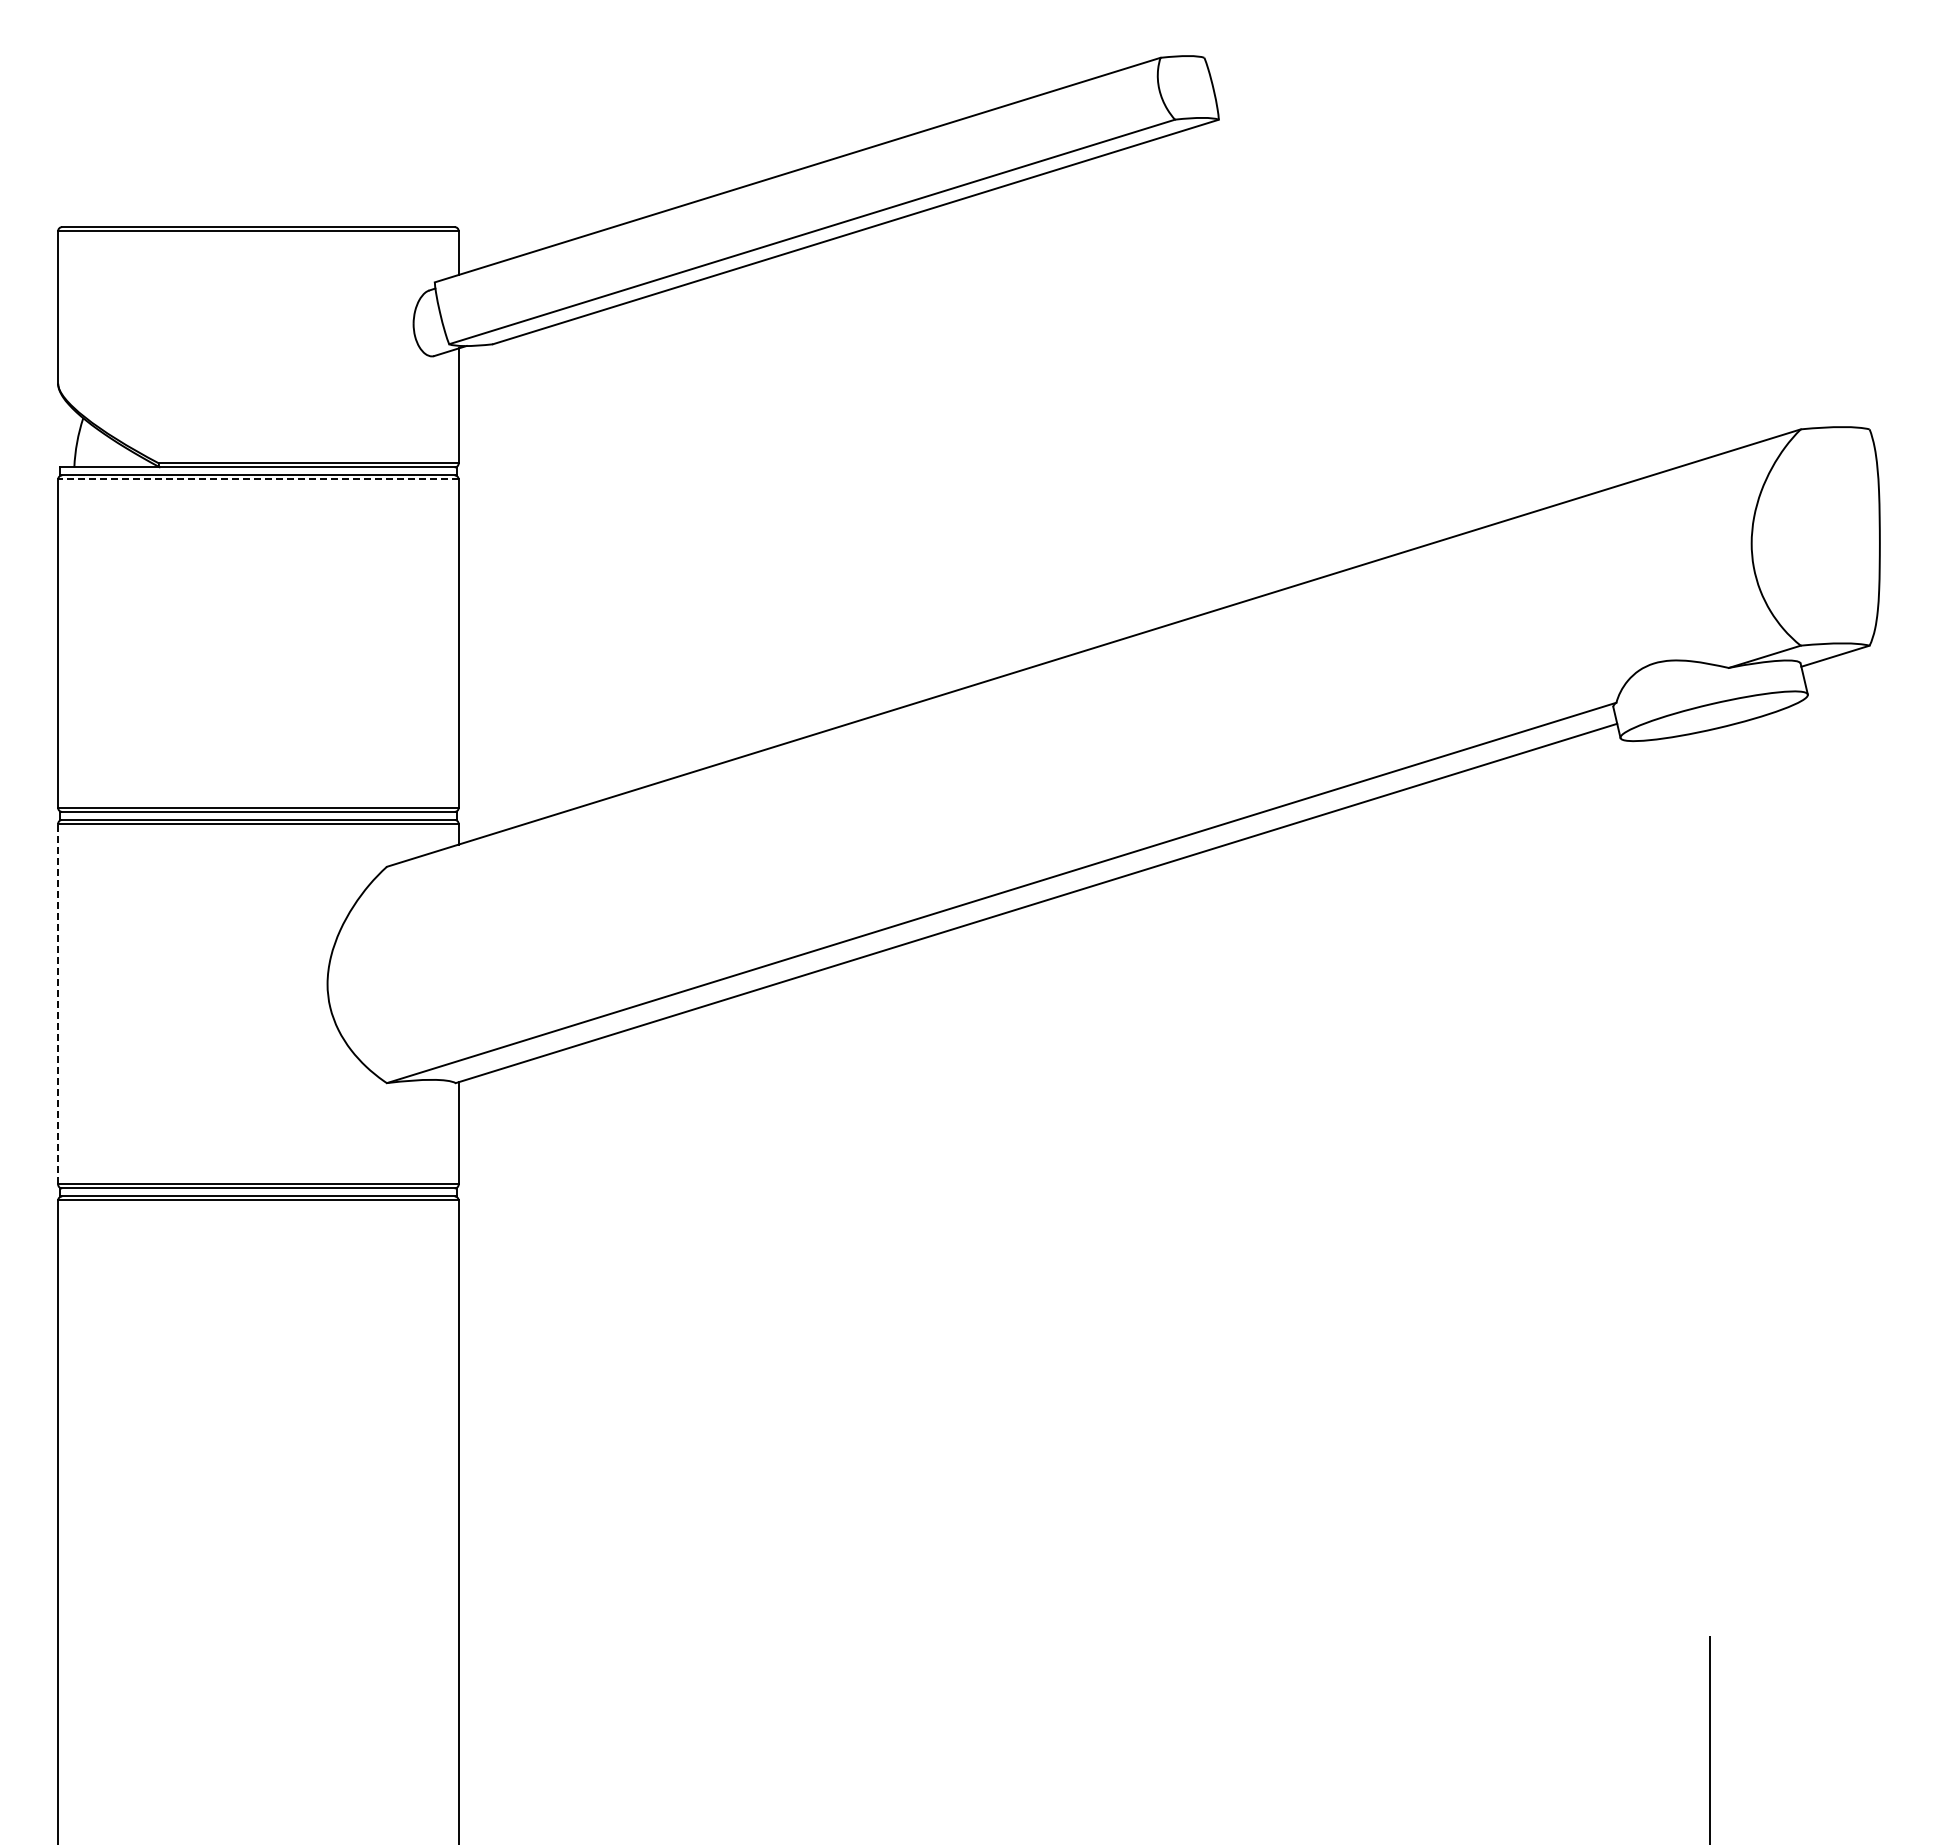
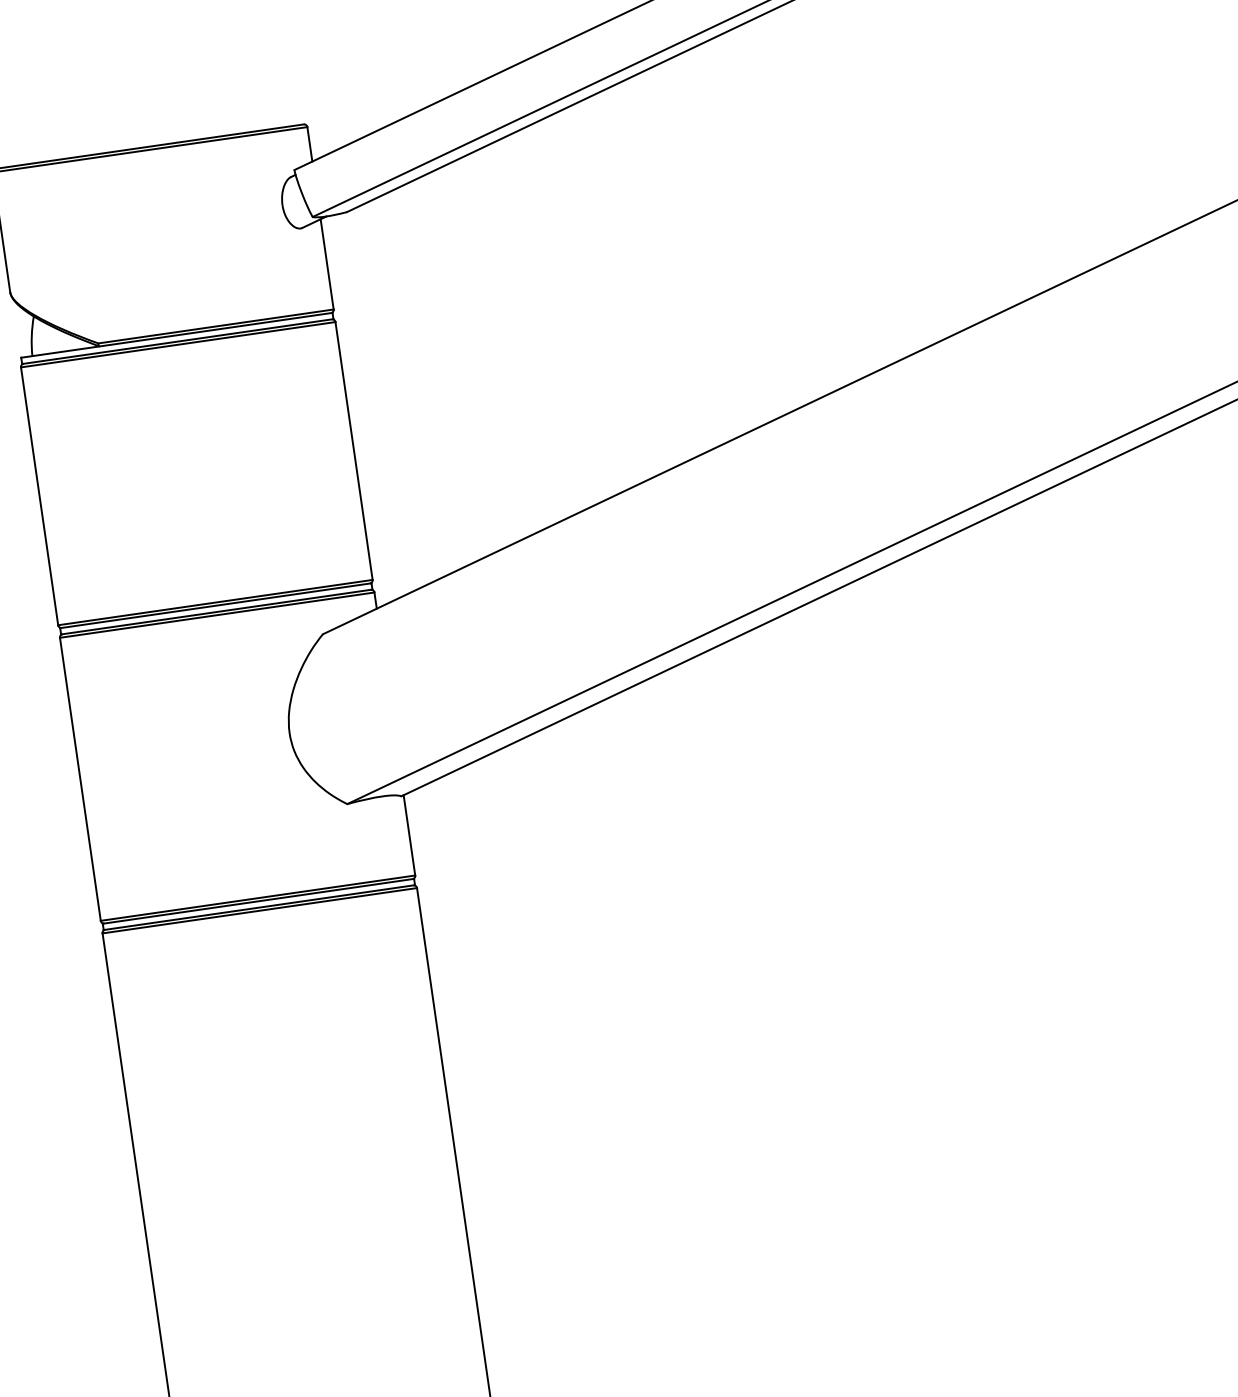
line: (257, 479) -> (177, 344), dashed -> solid
line: (58, 1003) -> (80, 778), dashed -> solid

